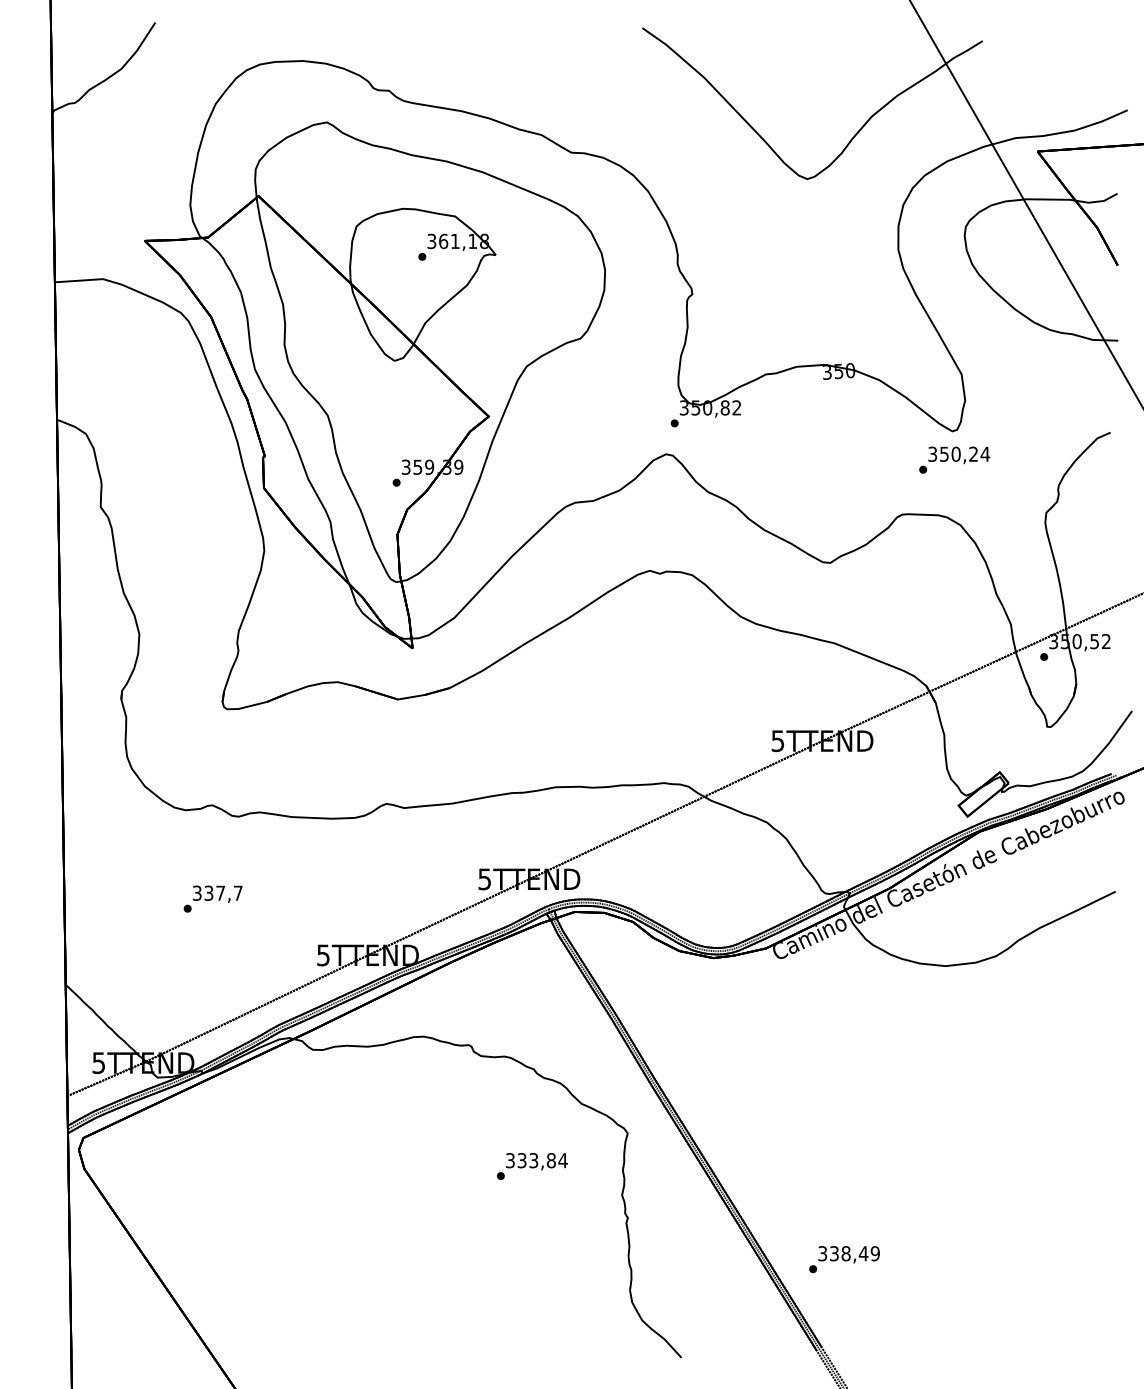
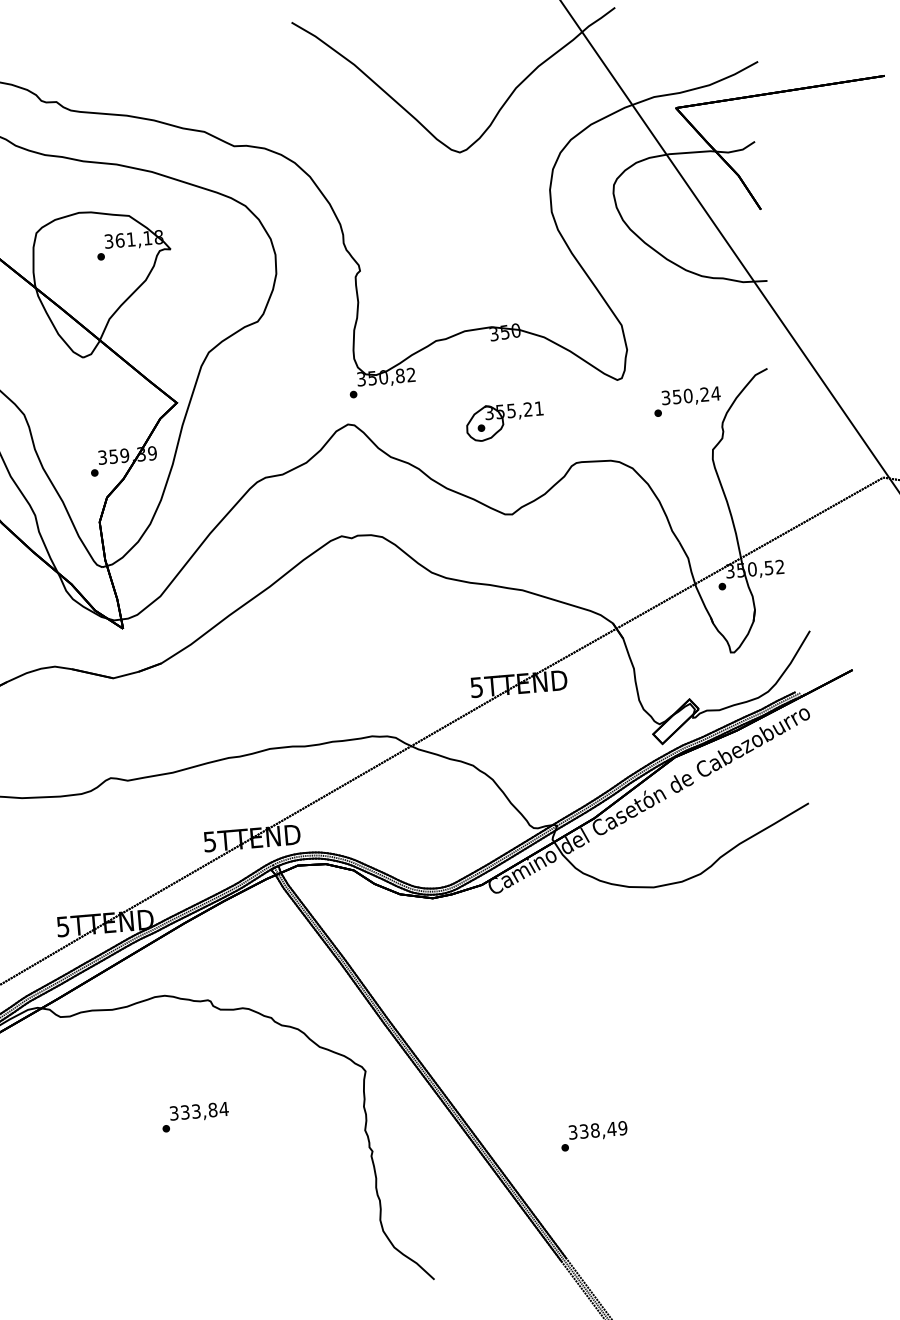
text: (954, 459) -> (687, 401), moved
part: (830, 465) -> (504, 422), added
text: (532, 1166) -> (195, 1117), moved
text: (844, 1259) -> (594, 1136), moved

